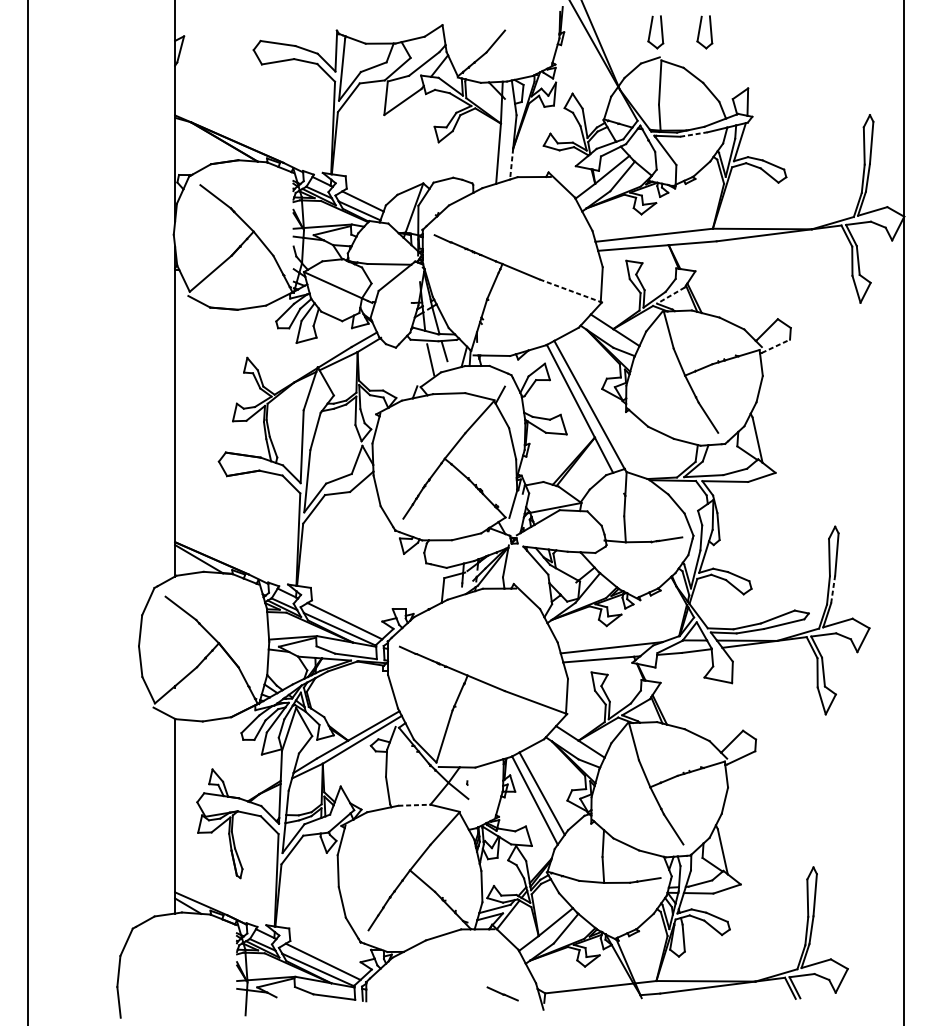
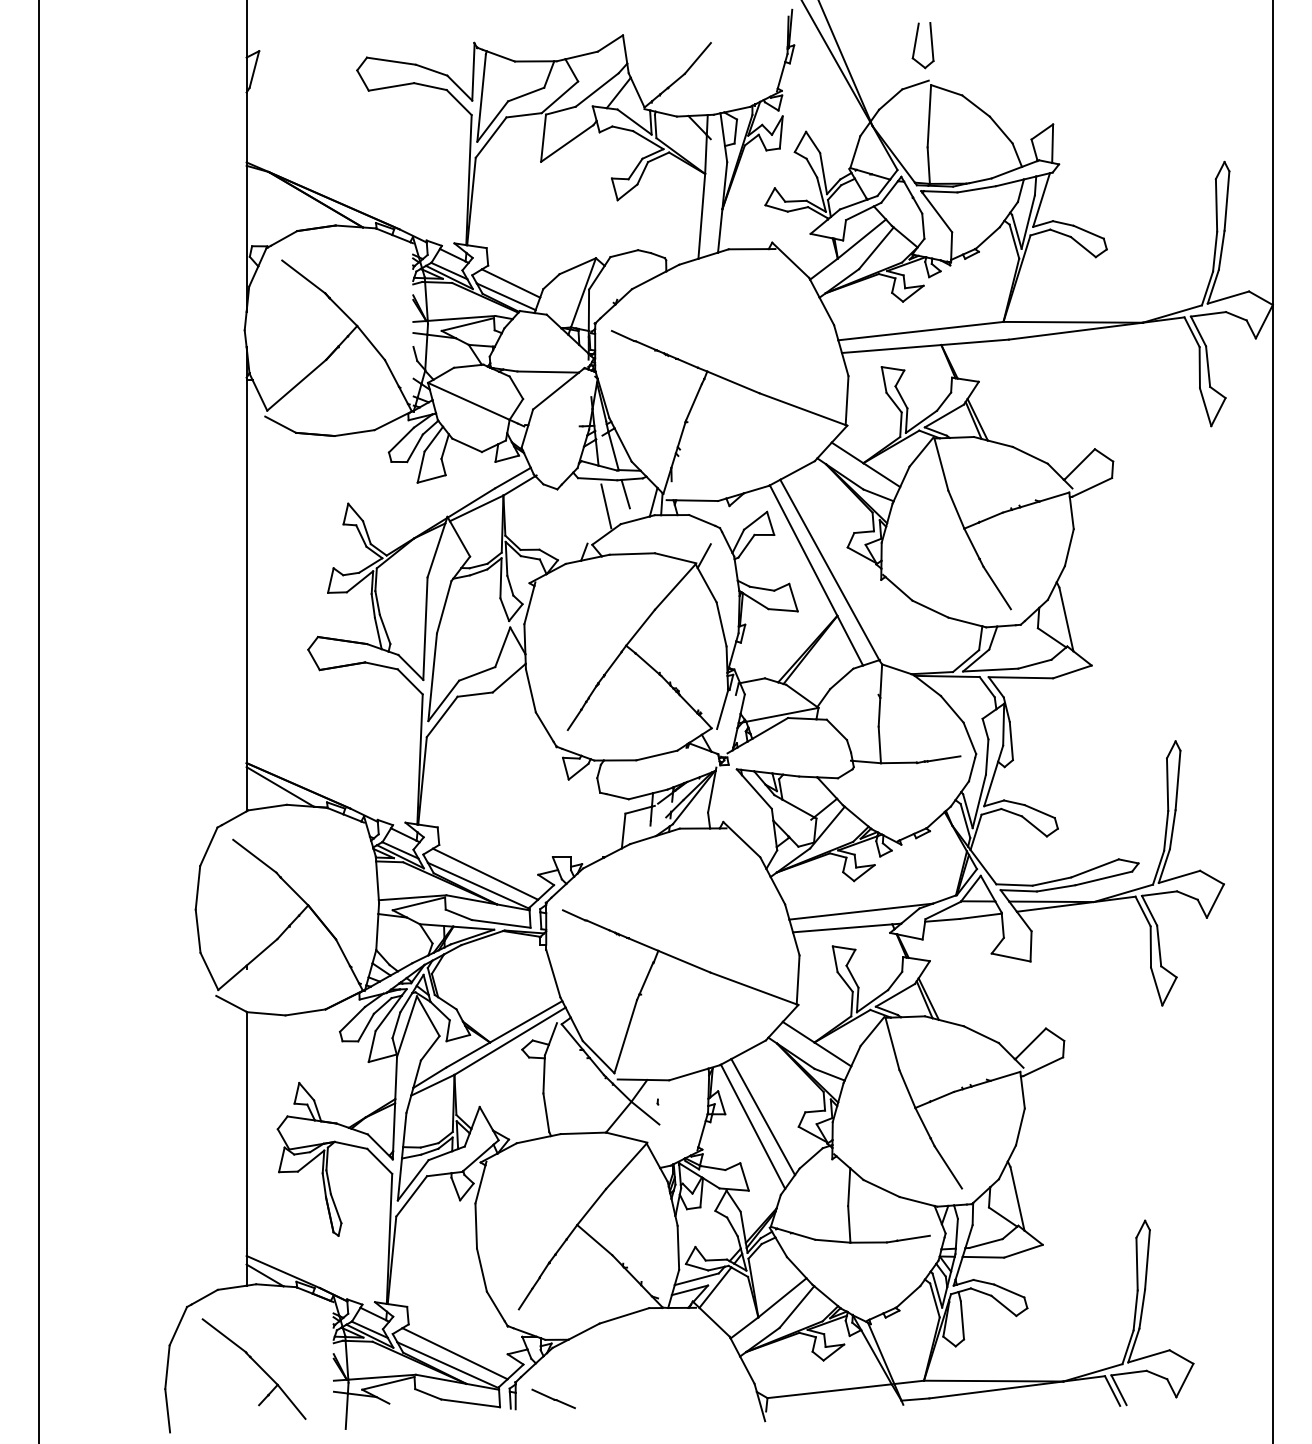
part: (700, 31) -> (985, 44), removed
line: (694, 134) -> (977, 189), dashed -> solid
line: (511, 163) -> (720, 230), dashed -> solid
line: (570, 290) -> (802, 409), dashed -> solid
line: (670, 295) -> (944, 416), dashed -> solid
line: (776, 346) -> (1092, 487), dashed -> solid
line: (832, 589) -> (1172, 829), dashed -> solid
line: (414, 805) -> (583, 1133), dashed -> solid
part: (180, 972) -> (253, 1368), added
line: (502, 993) -> (553, 1398), moved

